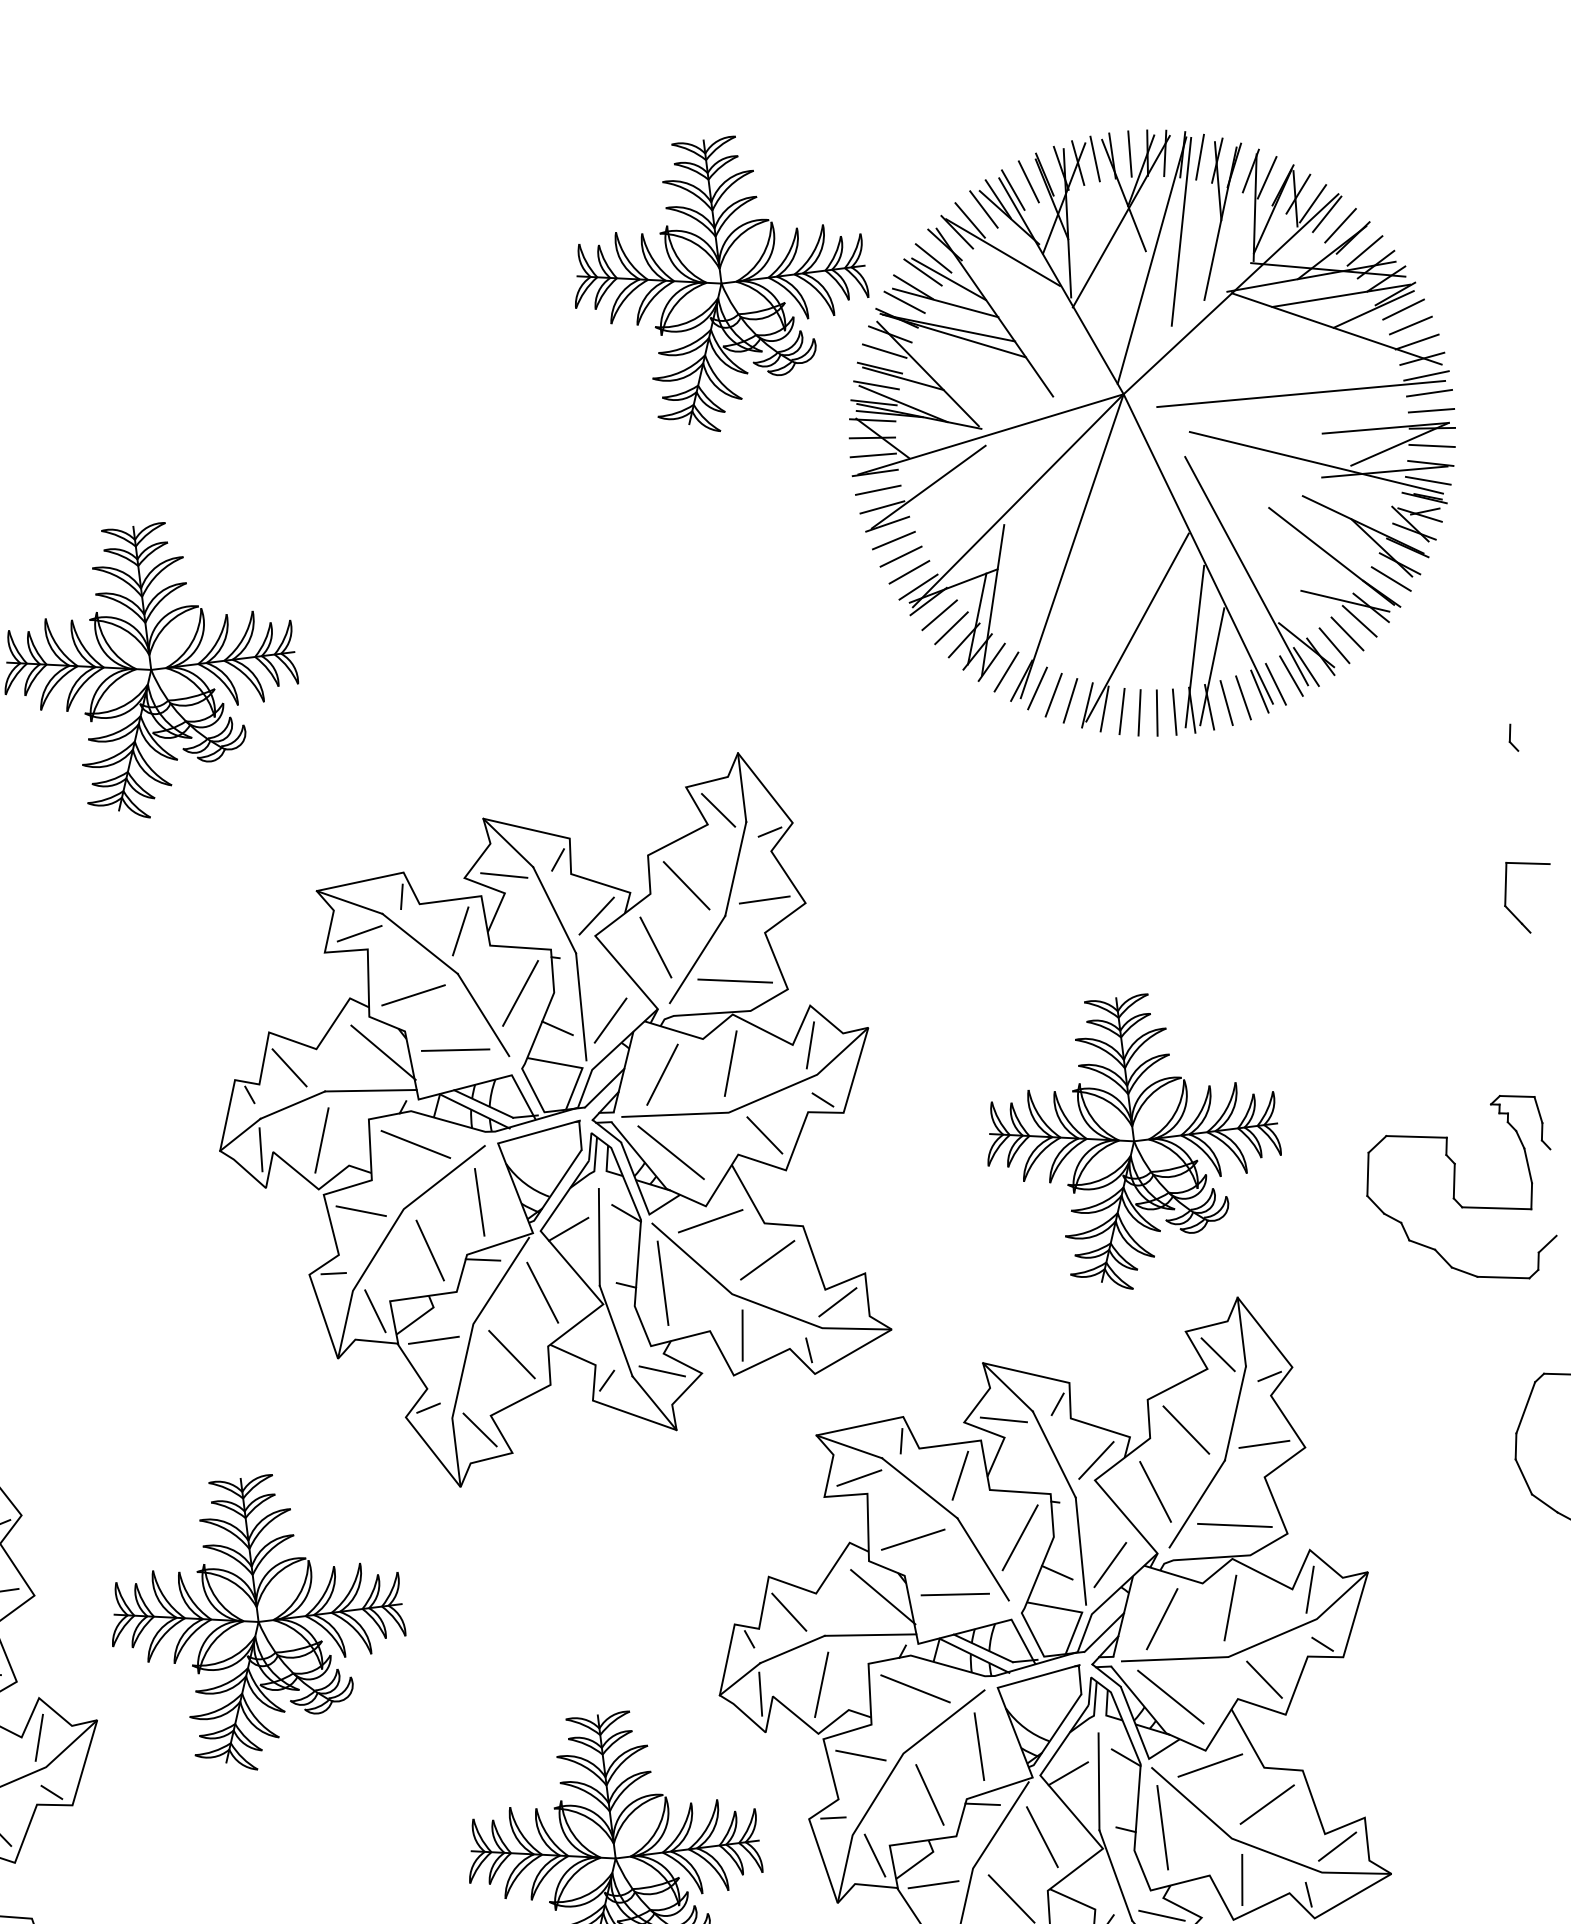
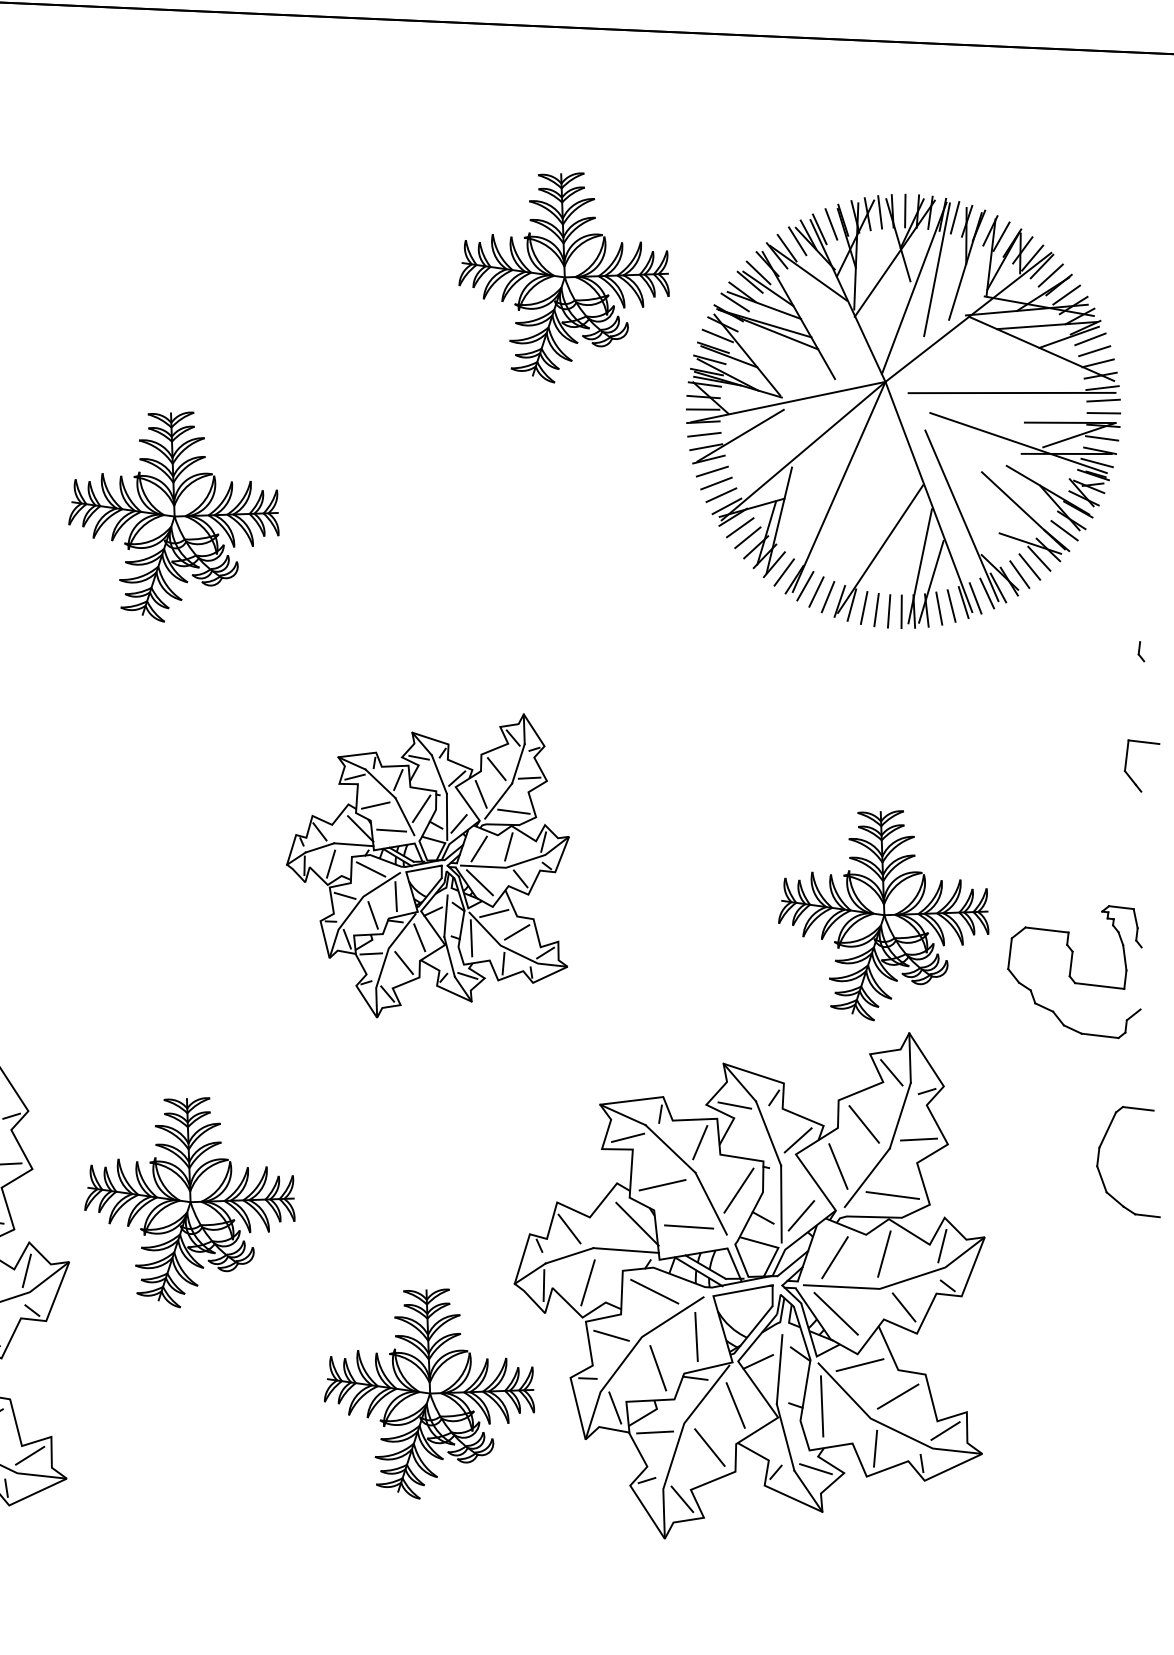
part: (719, 283) -> (563, 277), moved
part: (546, 1124) -> (427, 865), size x0.6
part: (1132, 1141) -> (883, 915), moved

